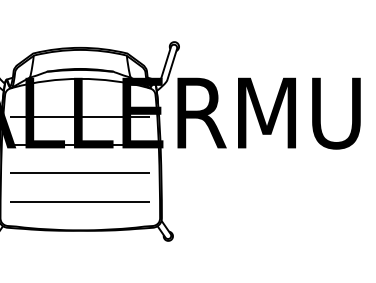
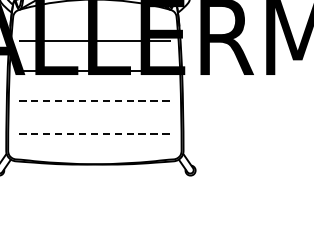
line: (80, 172) -> (95, 101), solid -> dashed
line: (80, 202) -> (95, 133), solid -> dashed

